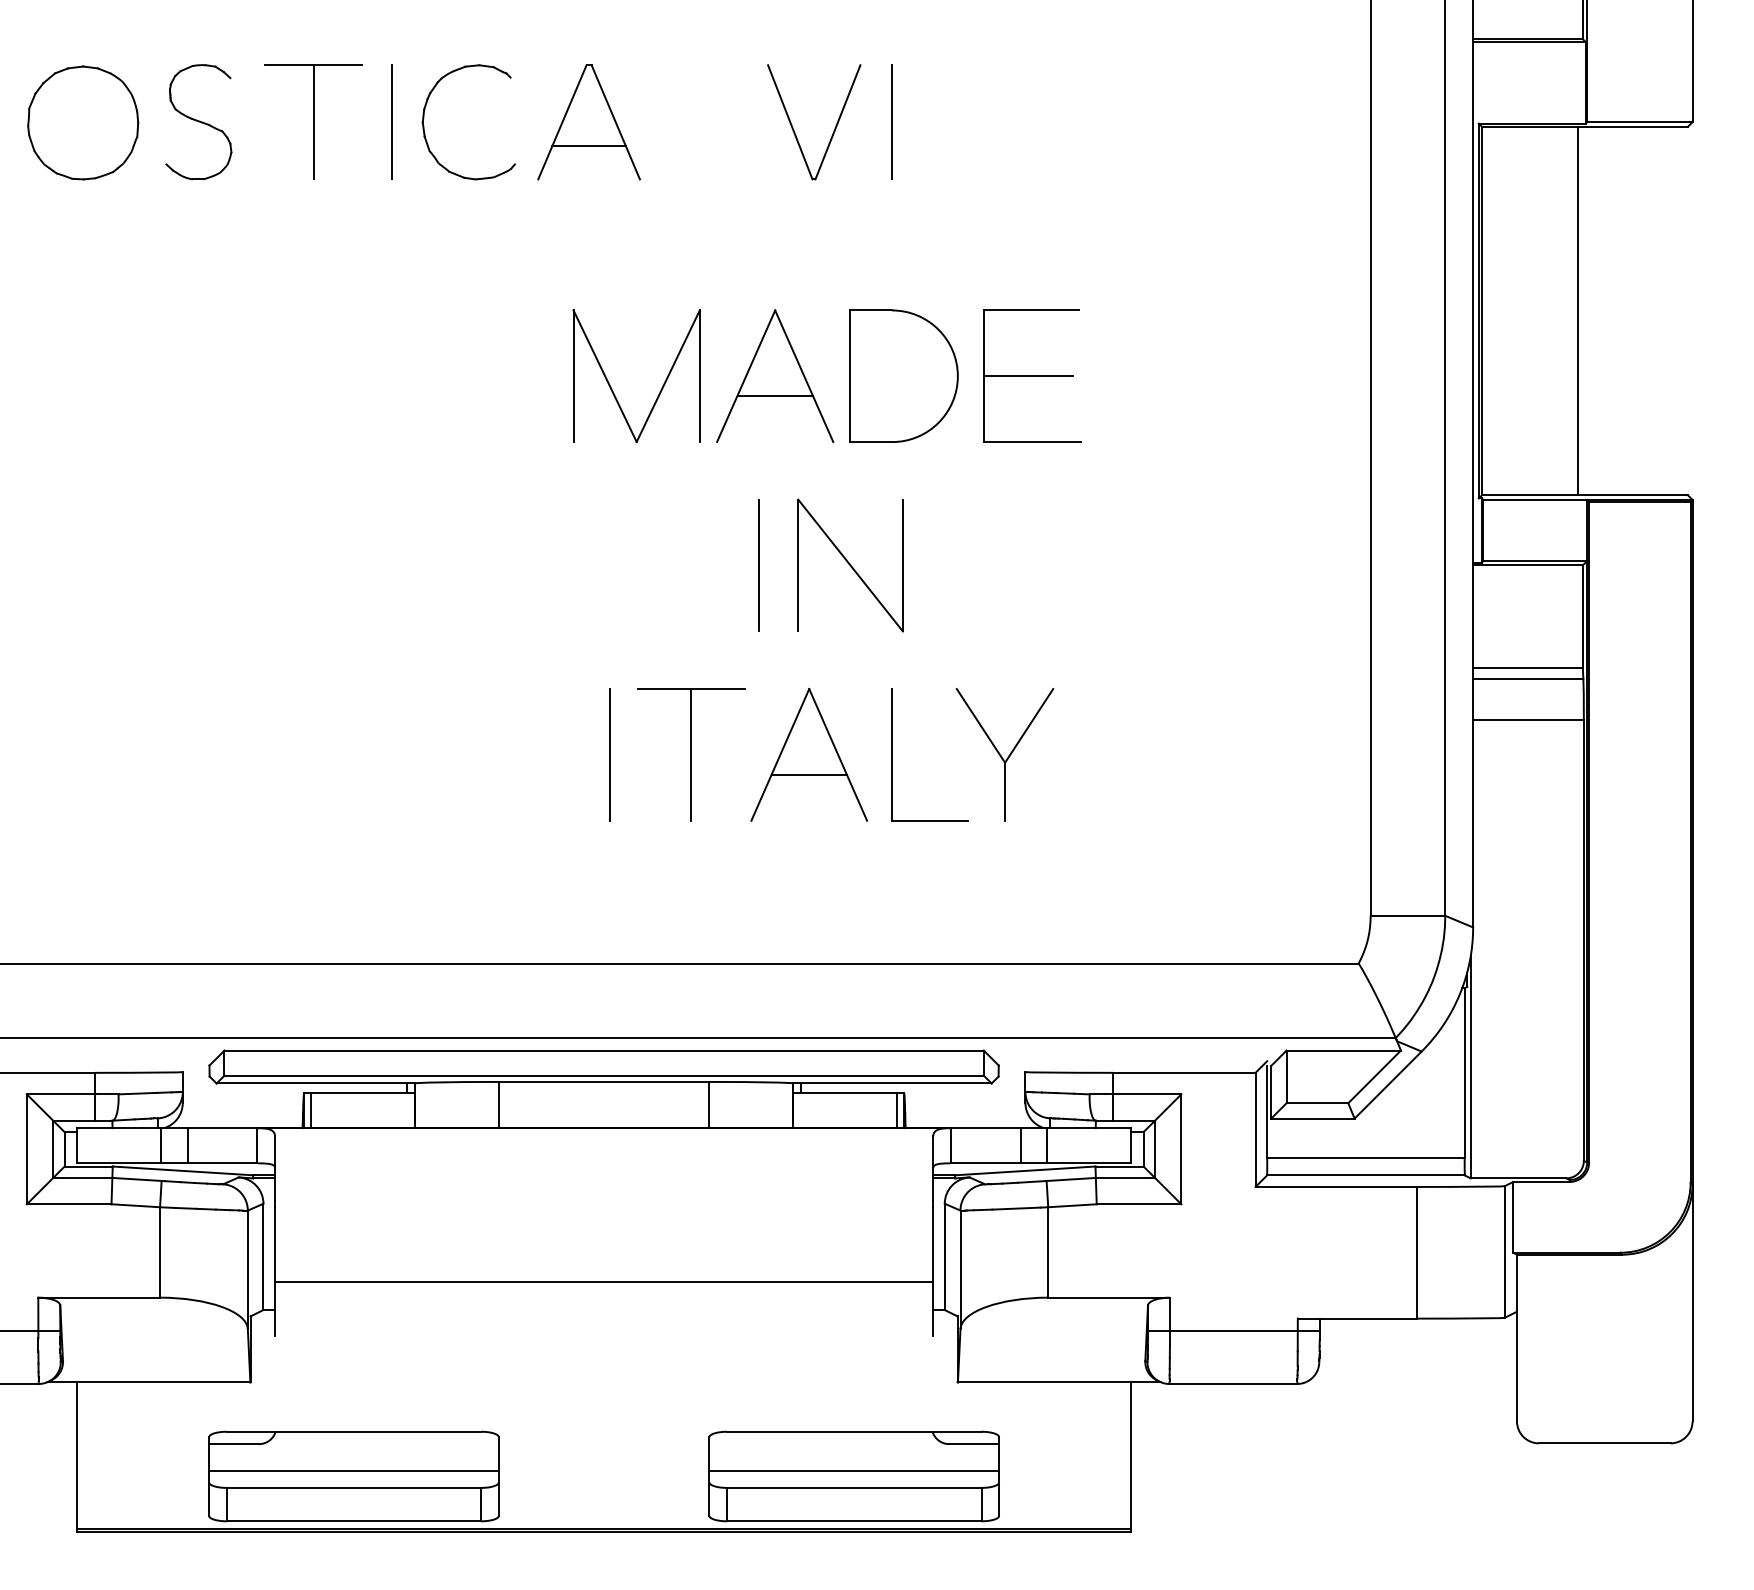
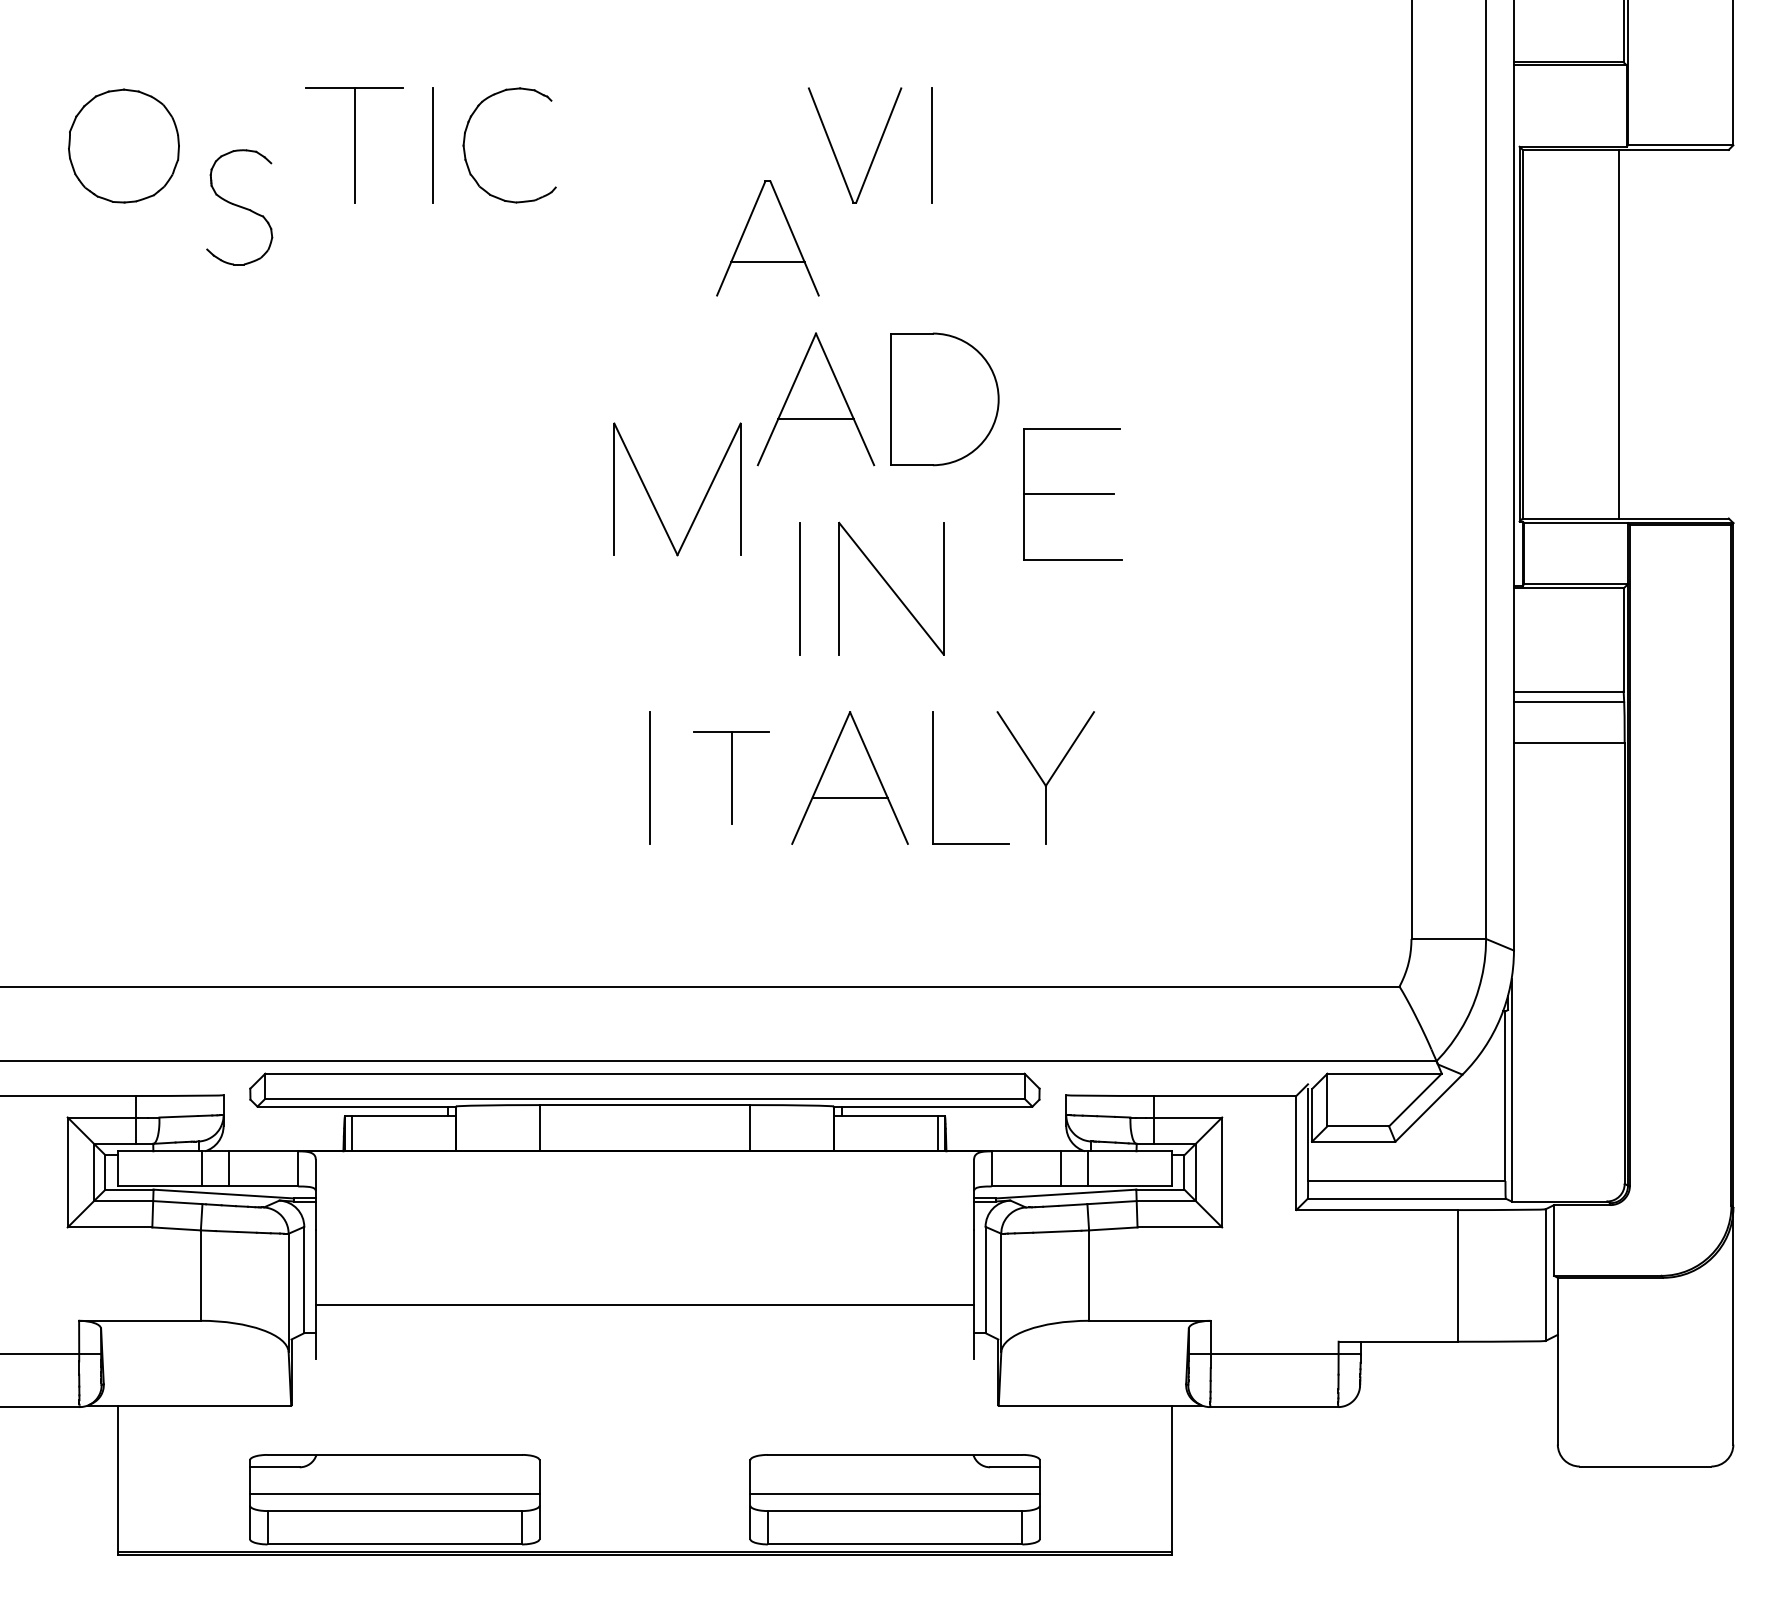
part: (198, 122) -> (239, 207), moved
part: (588, 122) -> (767, 238), moved
part: (1031, 376) -> (1072, 494), moved
part: (612, 389) -> (653, 502), moved
part: (690, 754) -> (731, 777), size x0.7

